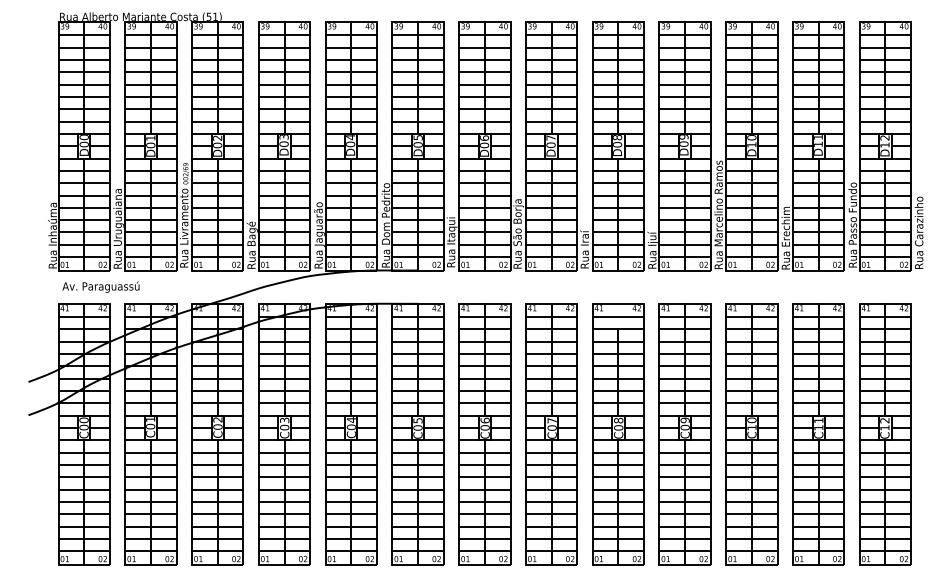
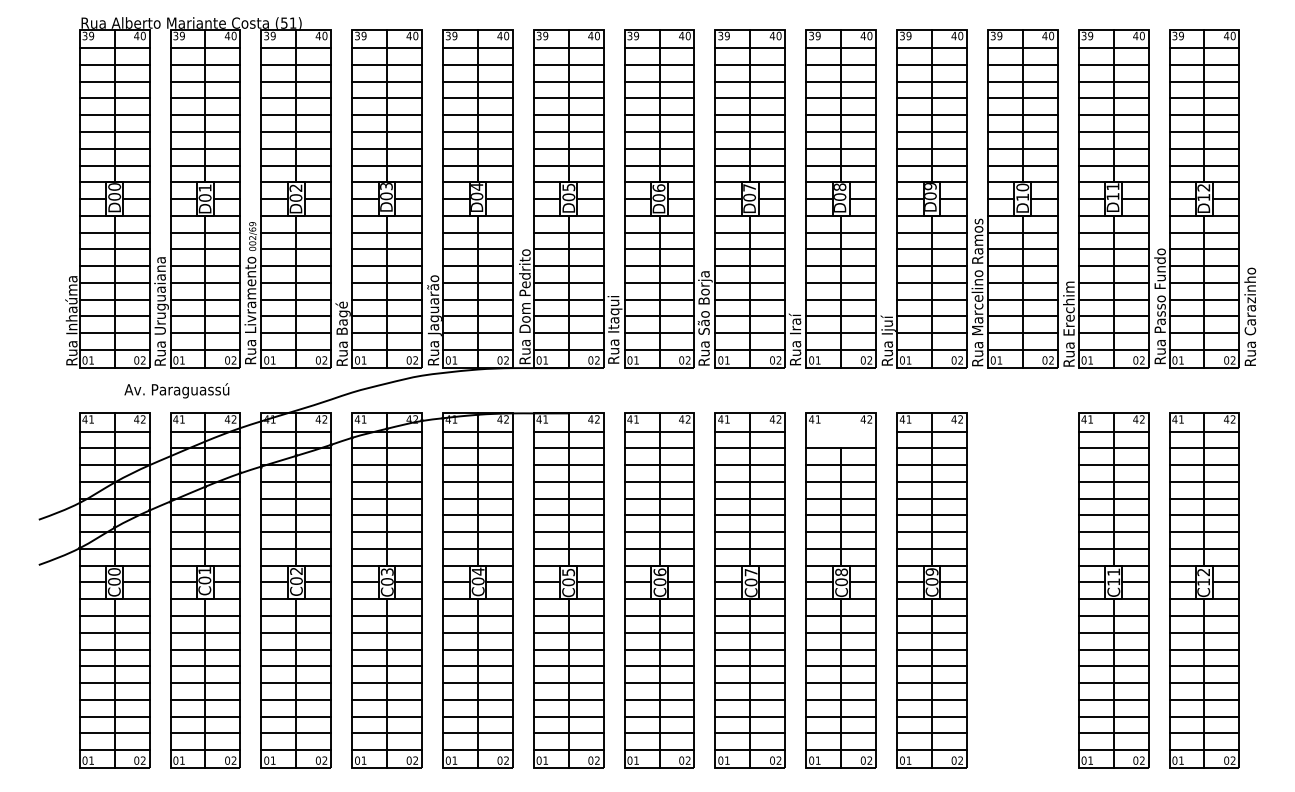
text: (100, 286) -> (176, 389), moved
line: (618, 317) -> (841, 432), removed
part: (751, 434) -> (1022, 591), removed

